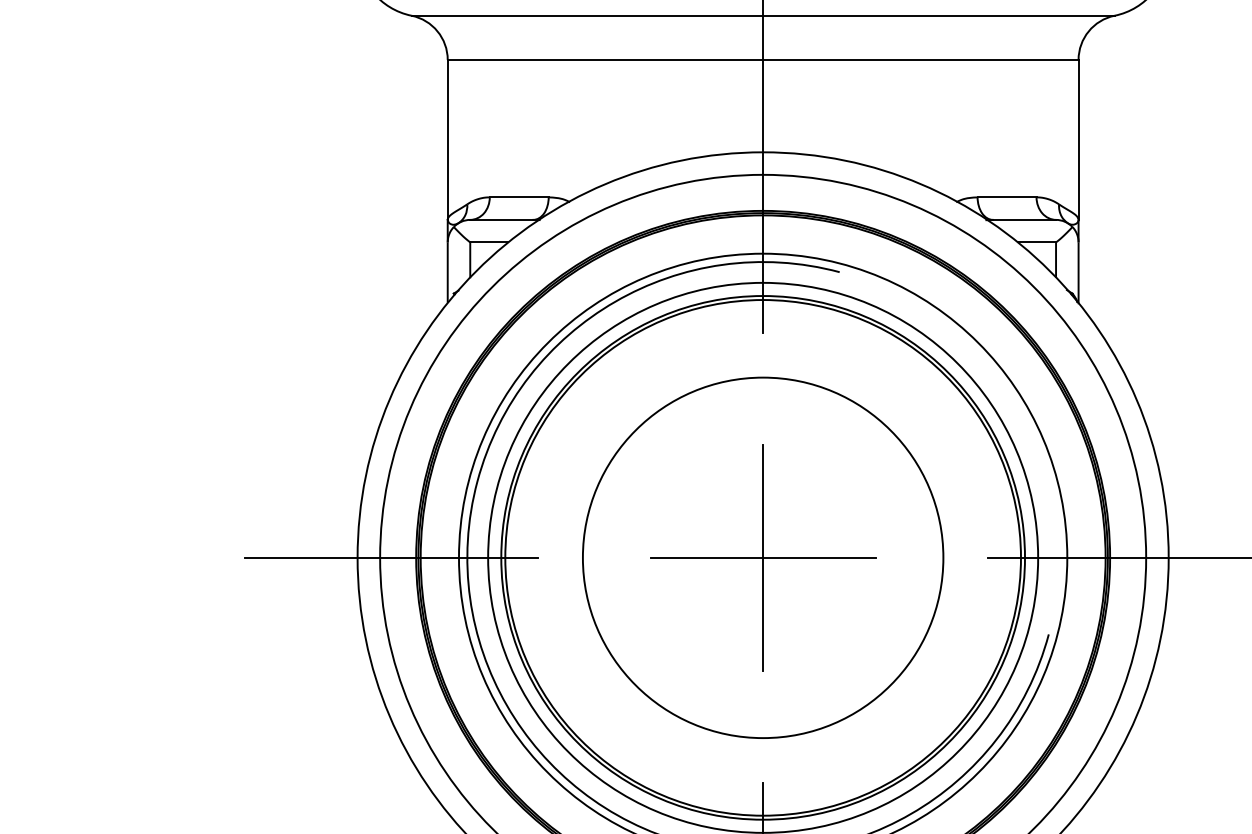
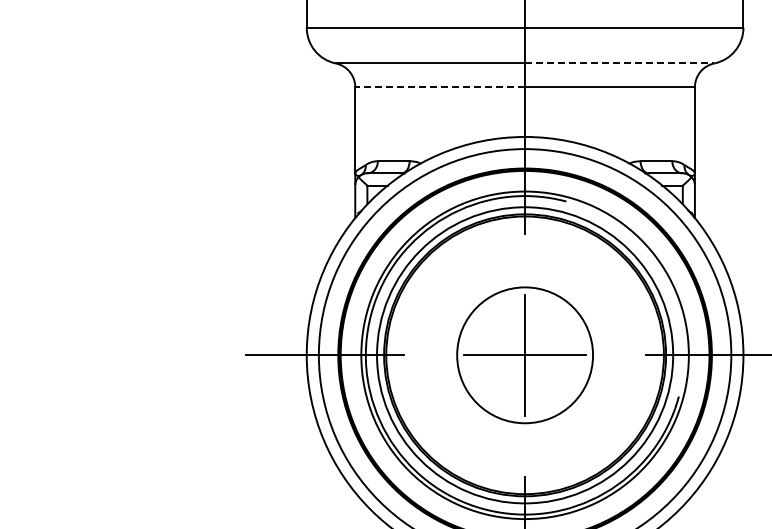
line: (938, 15) -> (619, 63), solid -> dashed
line: (606, 60) -> (440, 87), solid -> dashed
circle: (763, 558) -> (525, 355), size x0.7

